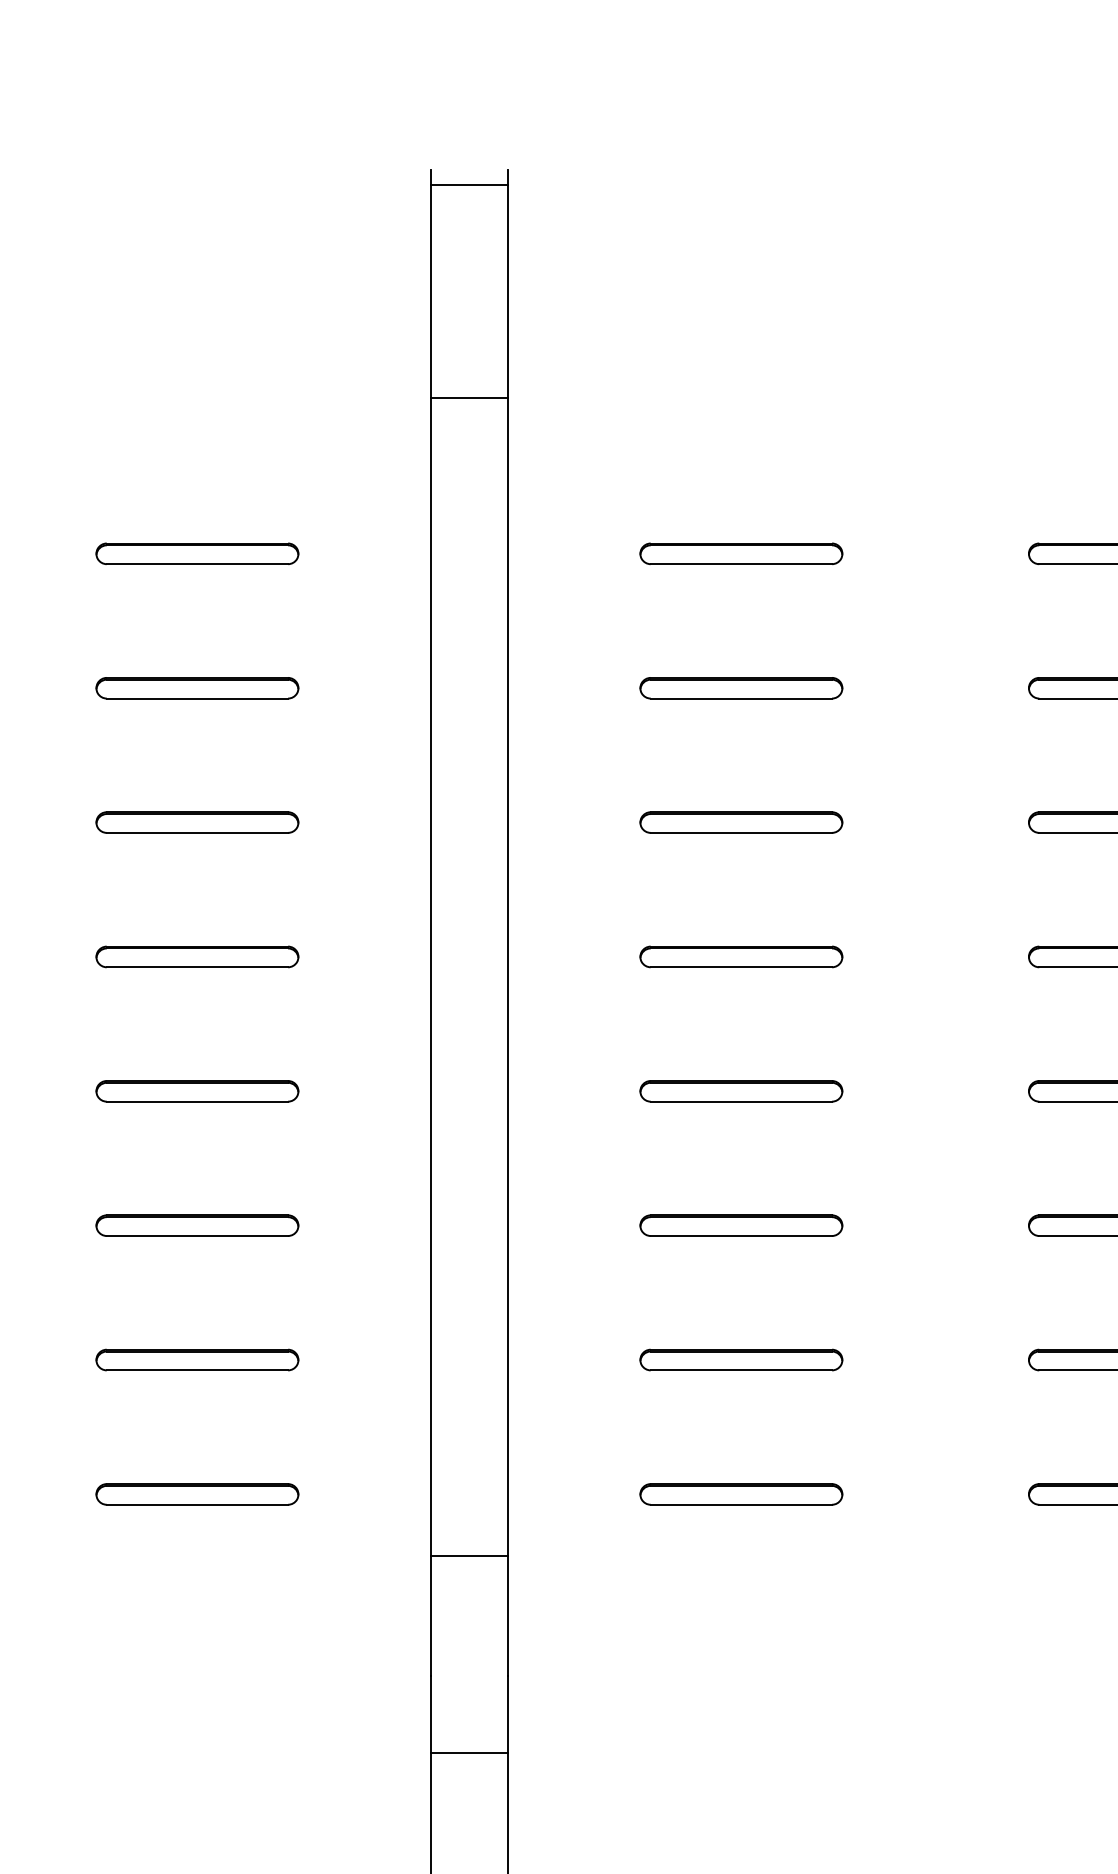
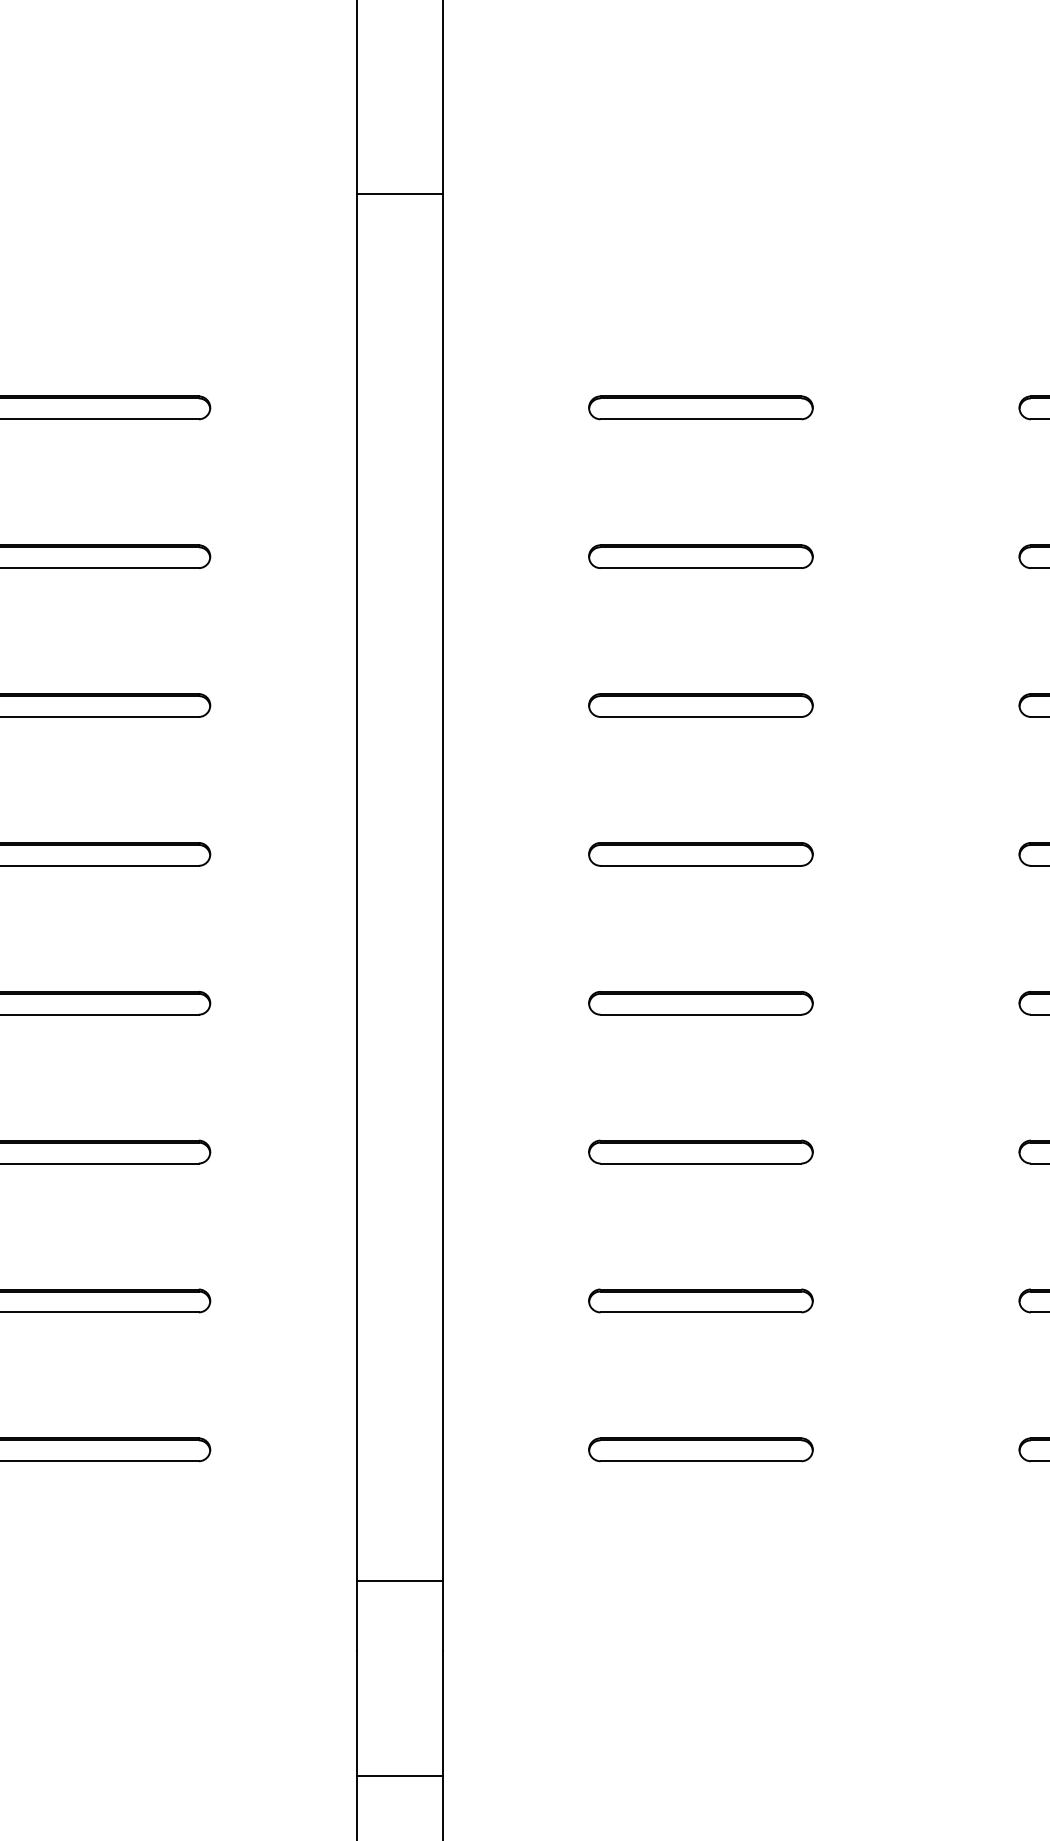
line: (469, 398) -> (399, 194), moved
line: (469, 1556) -> (399, 1581), moved
line: (469, 1753) -> (399, 1776), moved

